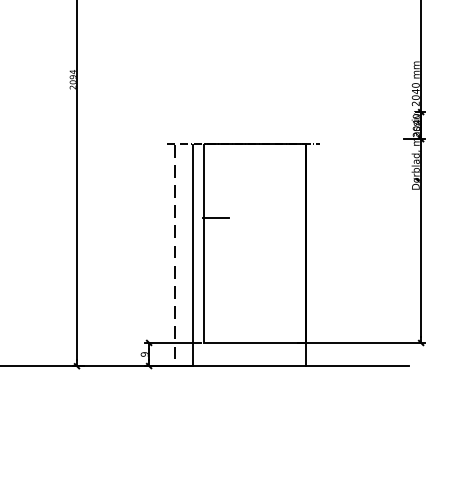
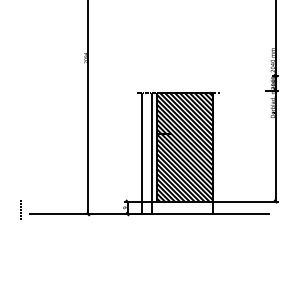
hatch: (255, 243) -> (185, 147), added
line: (174, 256) -> (141, 154), dashed -> solid

